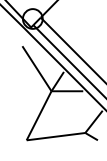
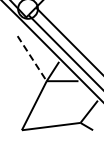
line: (36, 68) -> (31, 58), solid -> dashed

